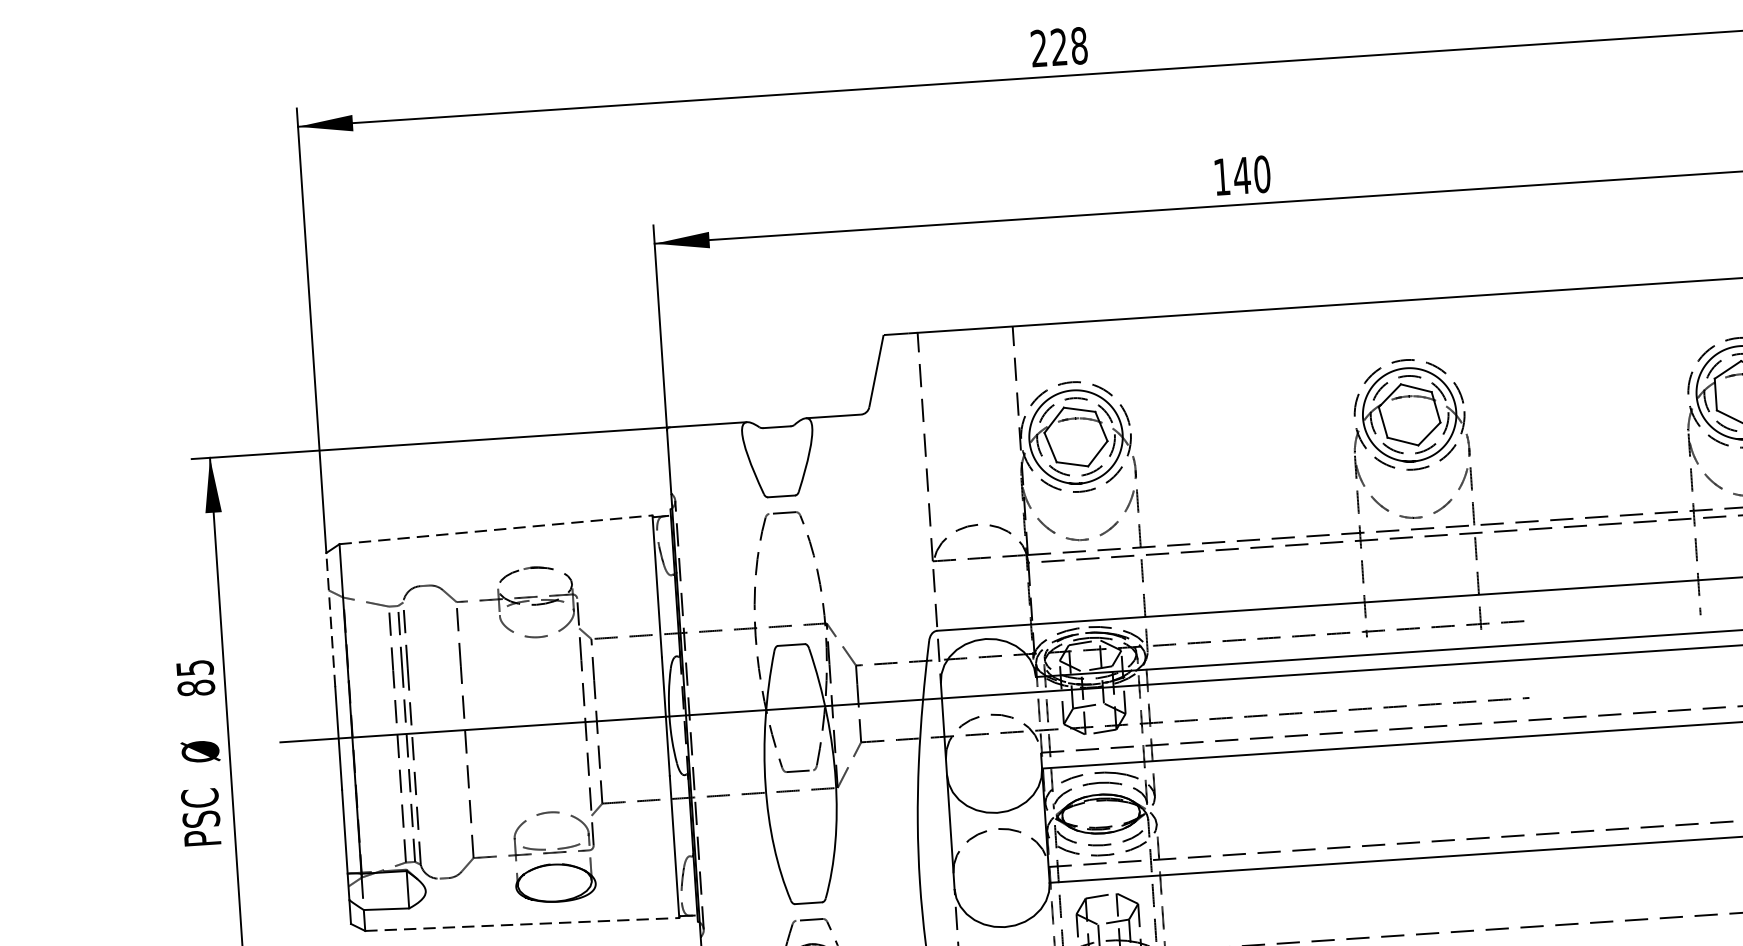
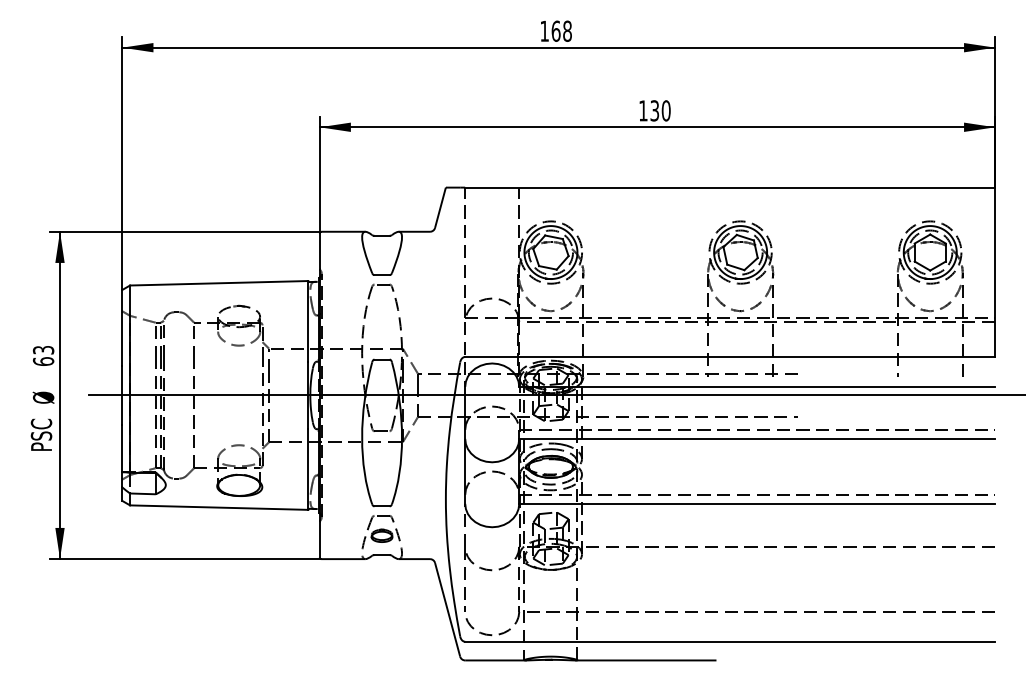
text: (1049, 46) -> (550, 30), 228 -> 168
text: (1241, 175) -> (654, 110), 140 -> 130
line: (496, 530) -> (219, 283), dashed -> solid
line: (331, 618) -> (122, 327), dashed -> solid
text: (195, 679) -> (43, 356), 85 -> 63
line: (522, 924) -> (219, 507), dashed -> solid

